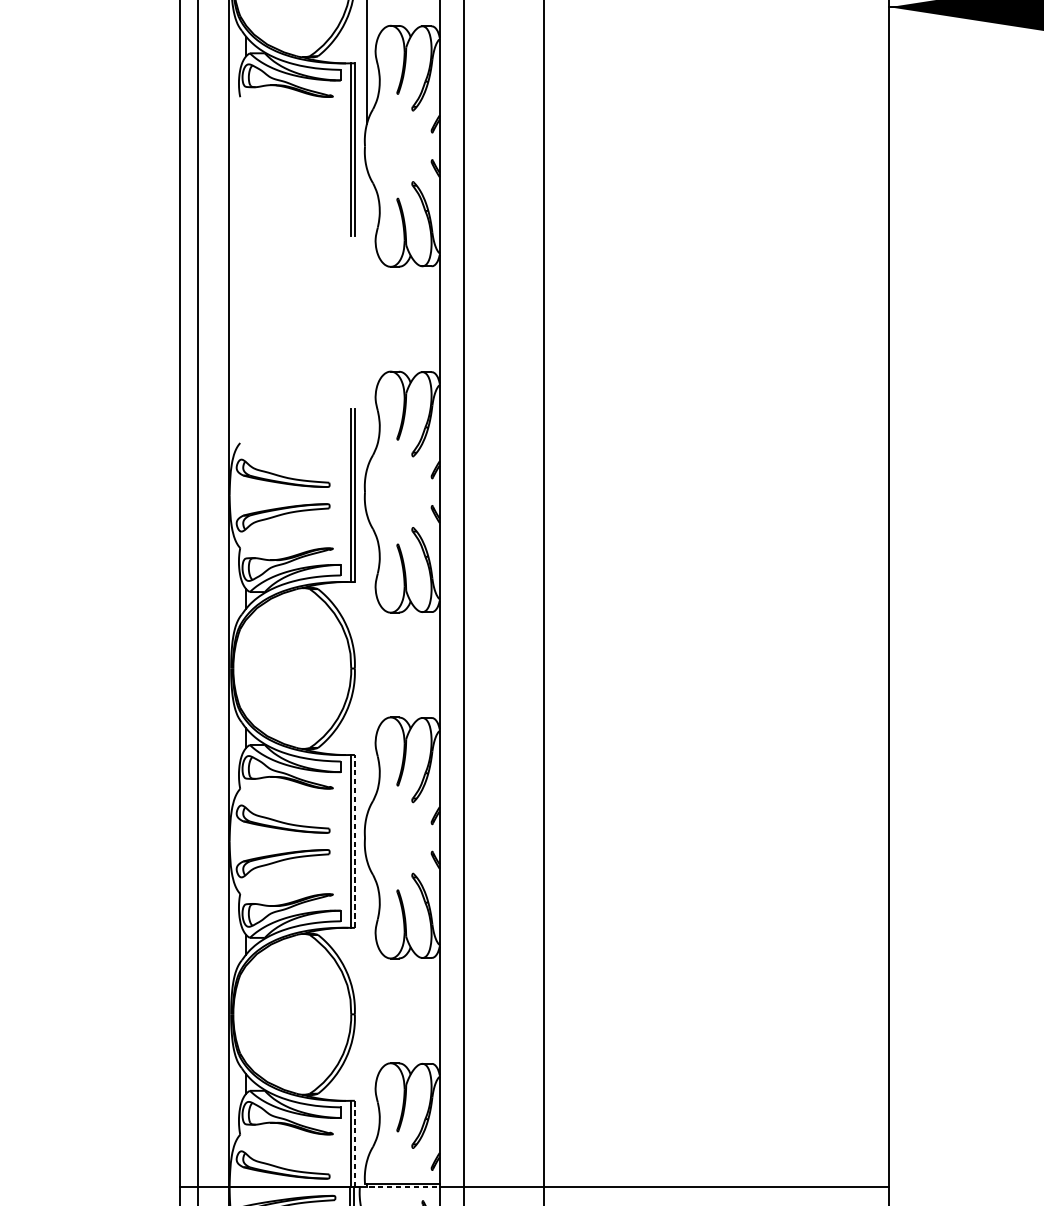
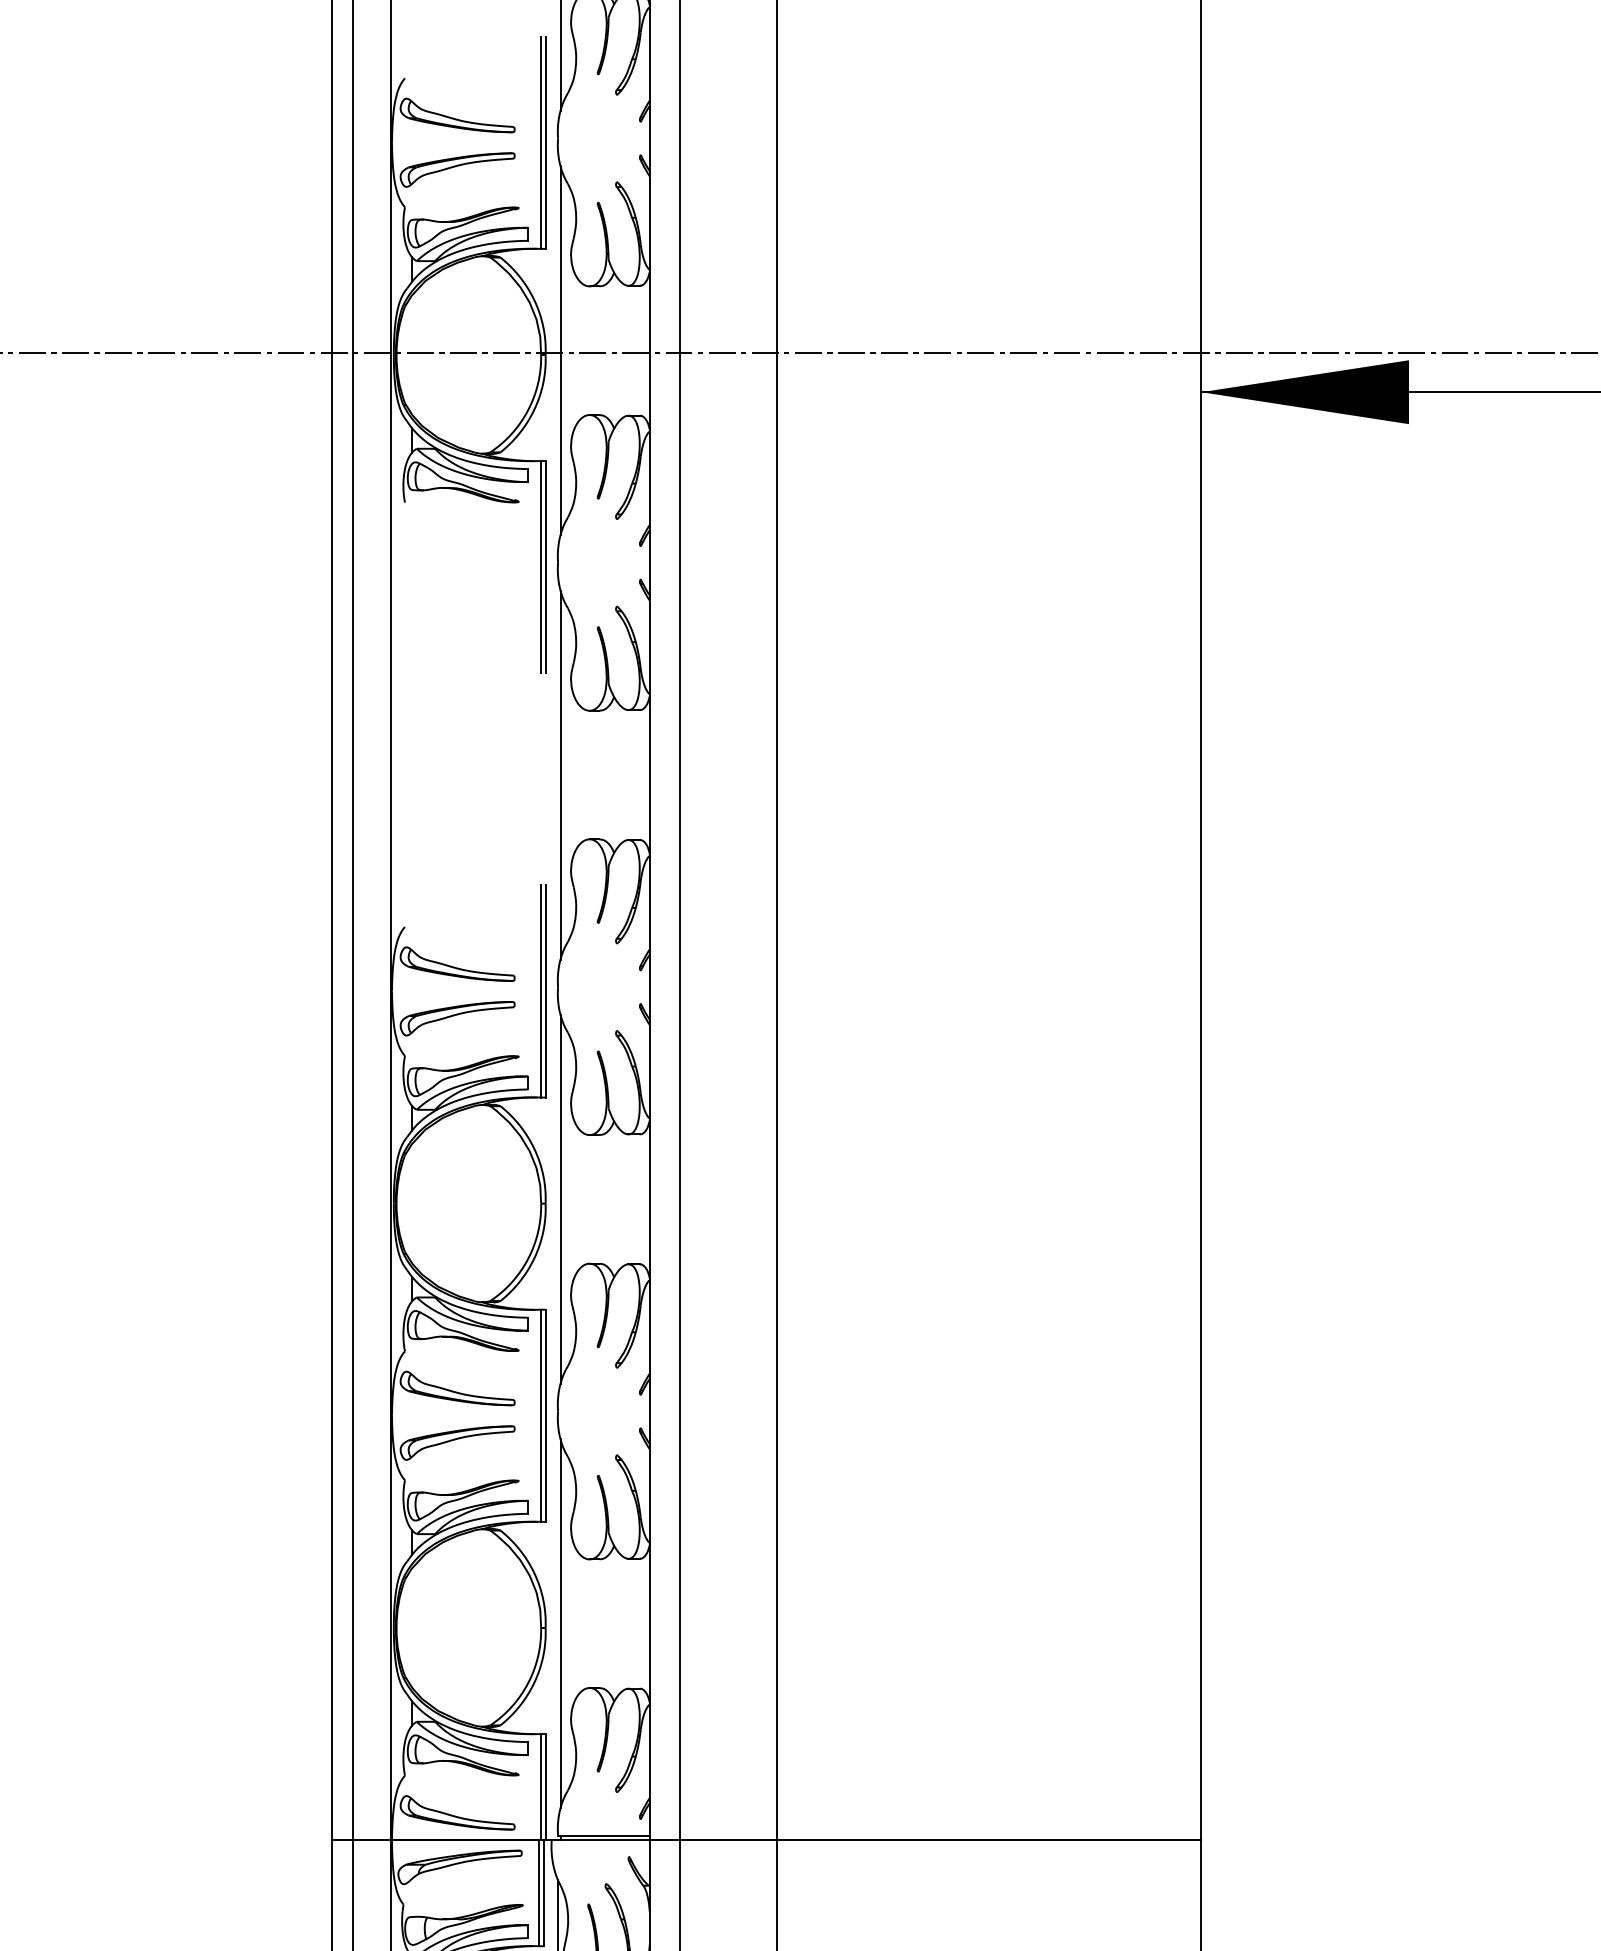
line: (366, 318) -> (560, 774), added
line: (366, 664) -> (560, 1198), added
line: (354, 841) -> (545, 1415), dashed -> solid
line: (366, 1010) -> (560, 1623), added
line: (354, 1143) -> (545, 1786), dashed -> solid
line: (400, 1187) -> (601, 1840), dashed -> solid

